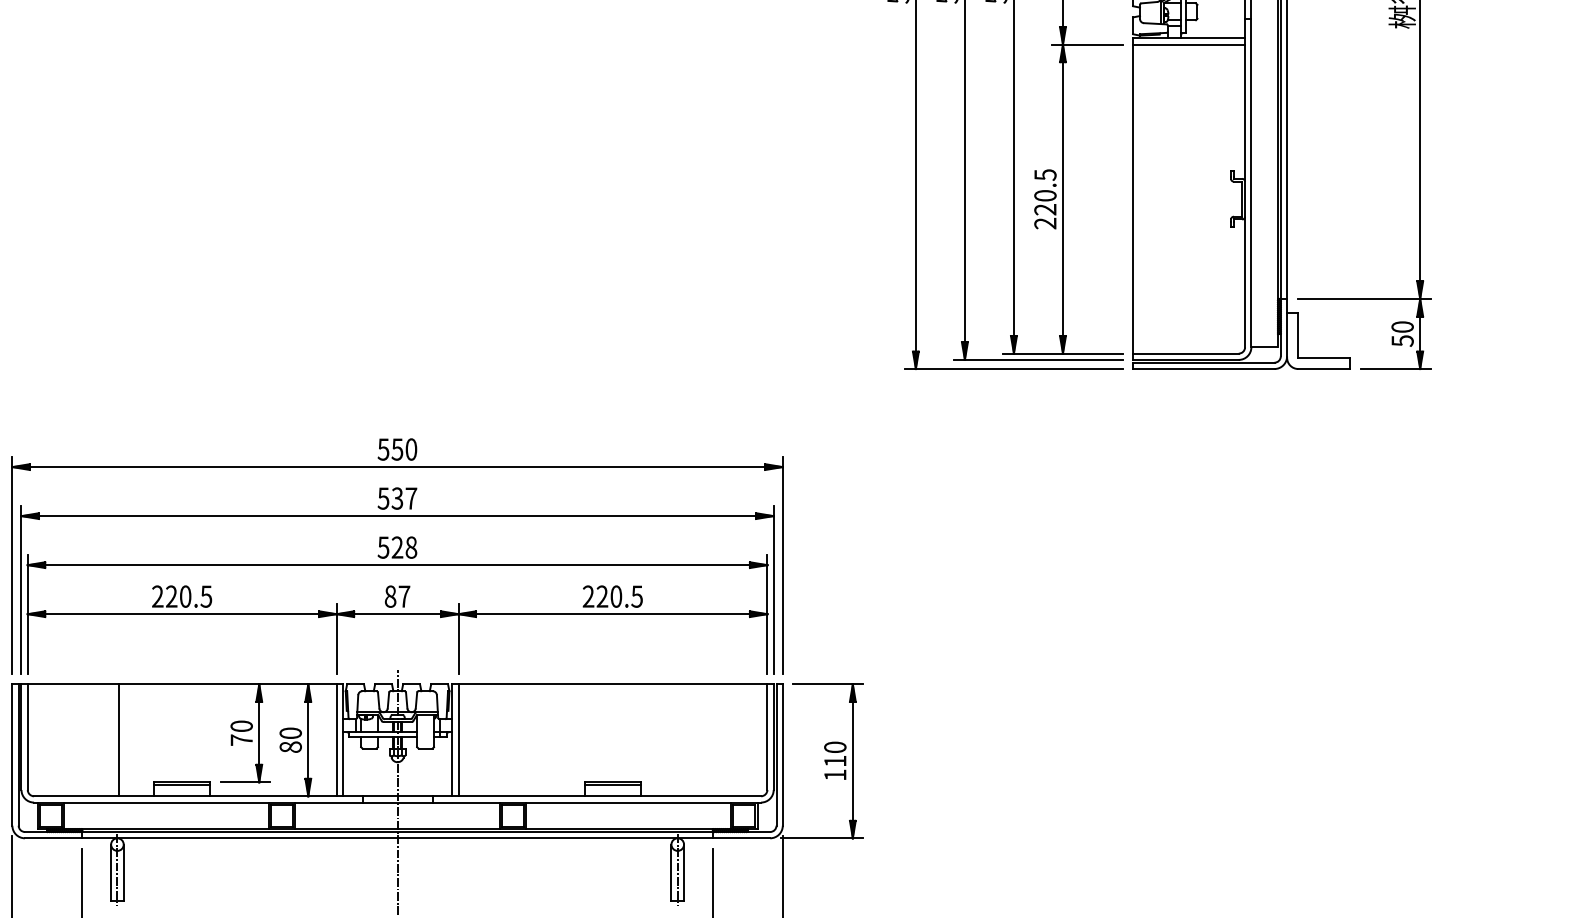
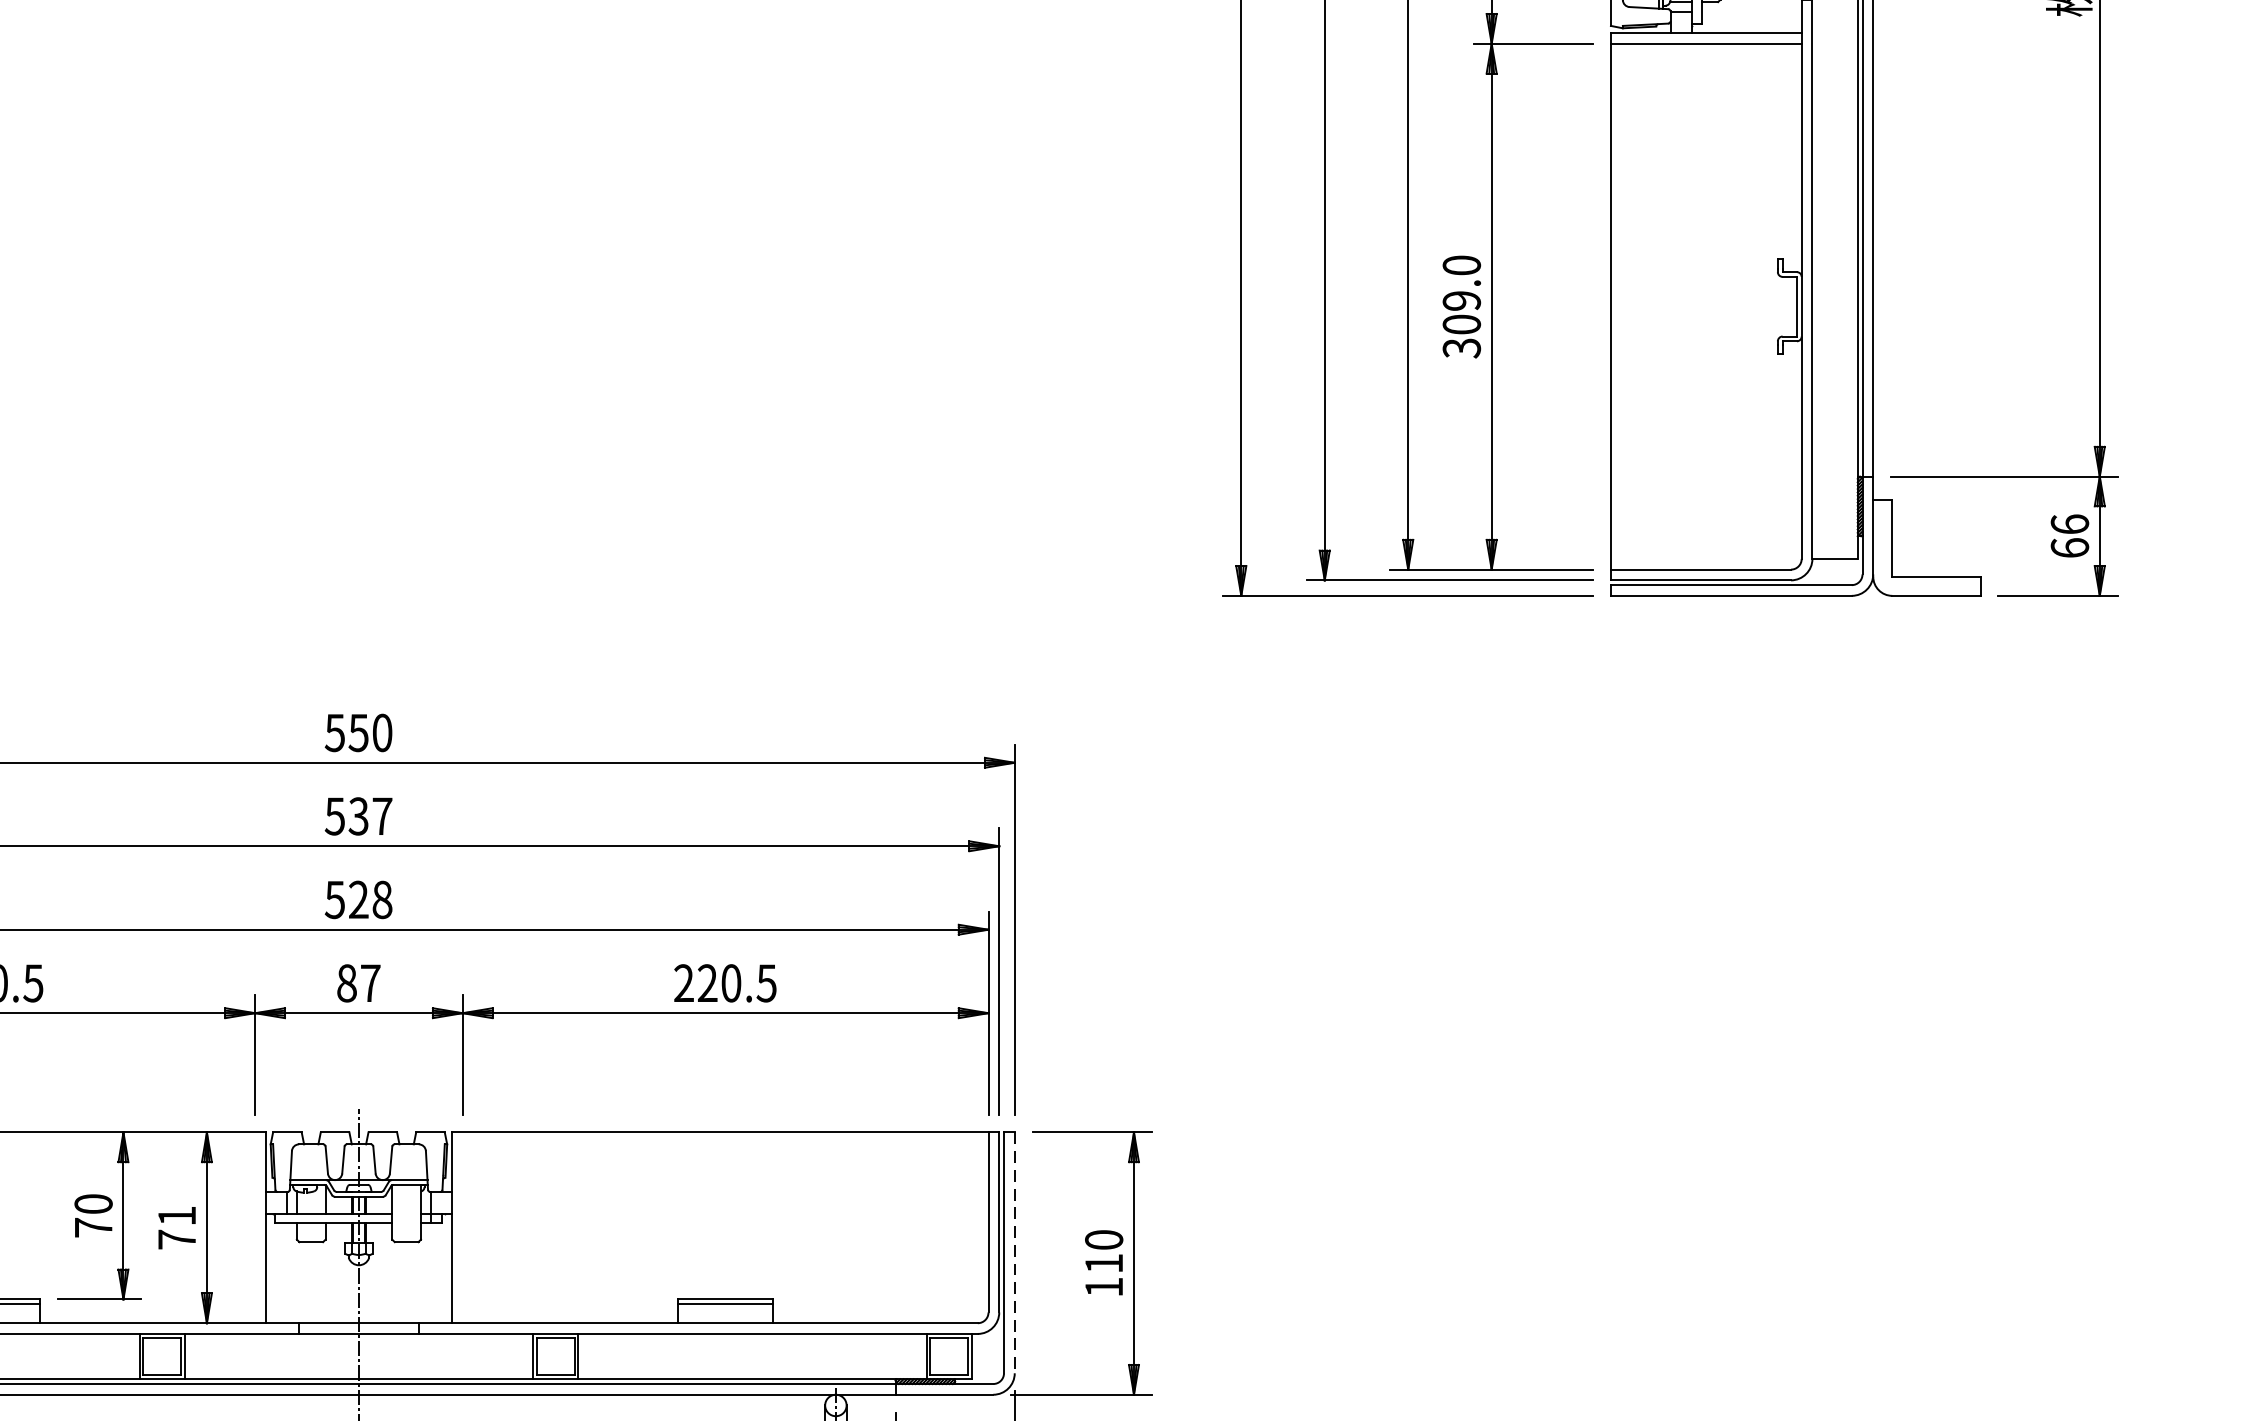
text: (1045, 199) -> (1461, 307), 220.5 -> 309.0
text: (1402, 333) -> (2069, 535), 50 -> 66
text: (290, 739) -> (176, 1226), 80 -> 71
line: (336, 740) -> (254, 1228), removed
line: (458, 740) -> (462, 1228), removed
line: (782, 754) -> (1014, 1252), solid -> dashed

